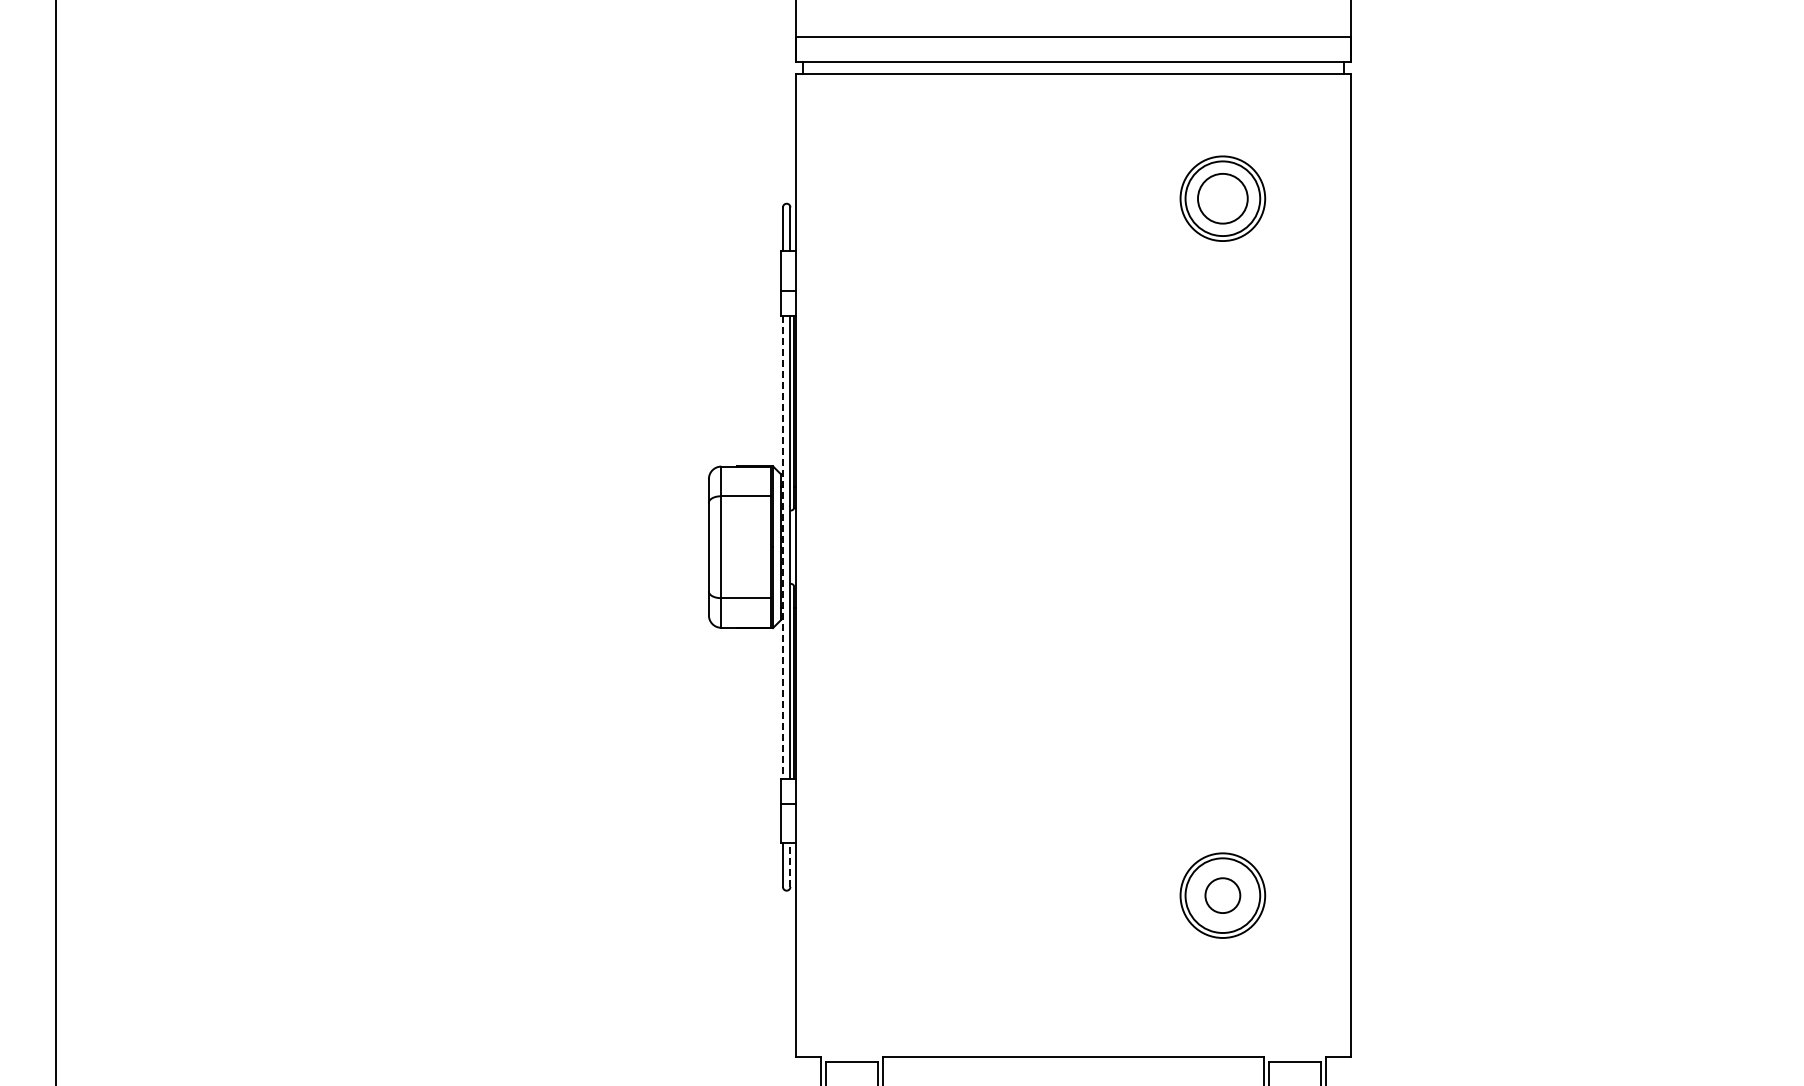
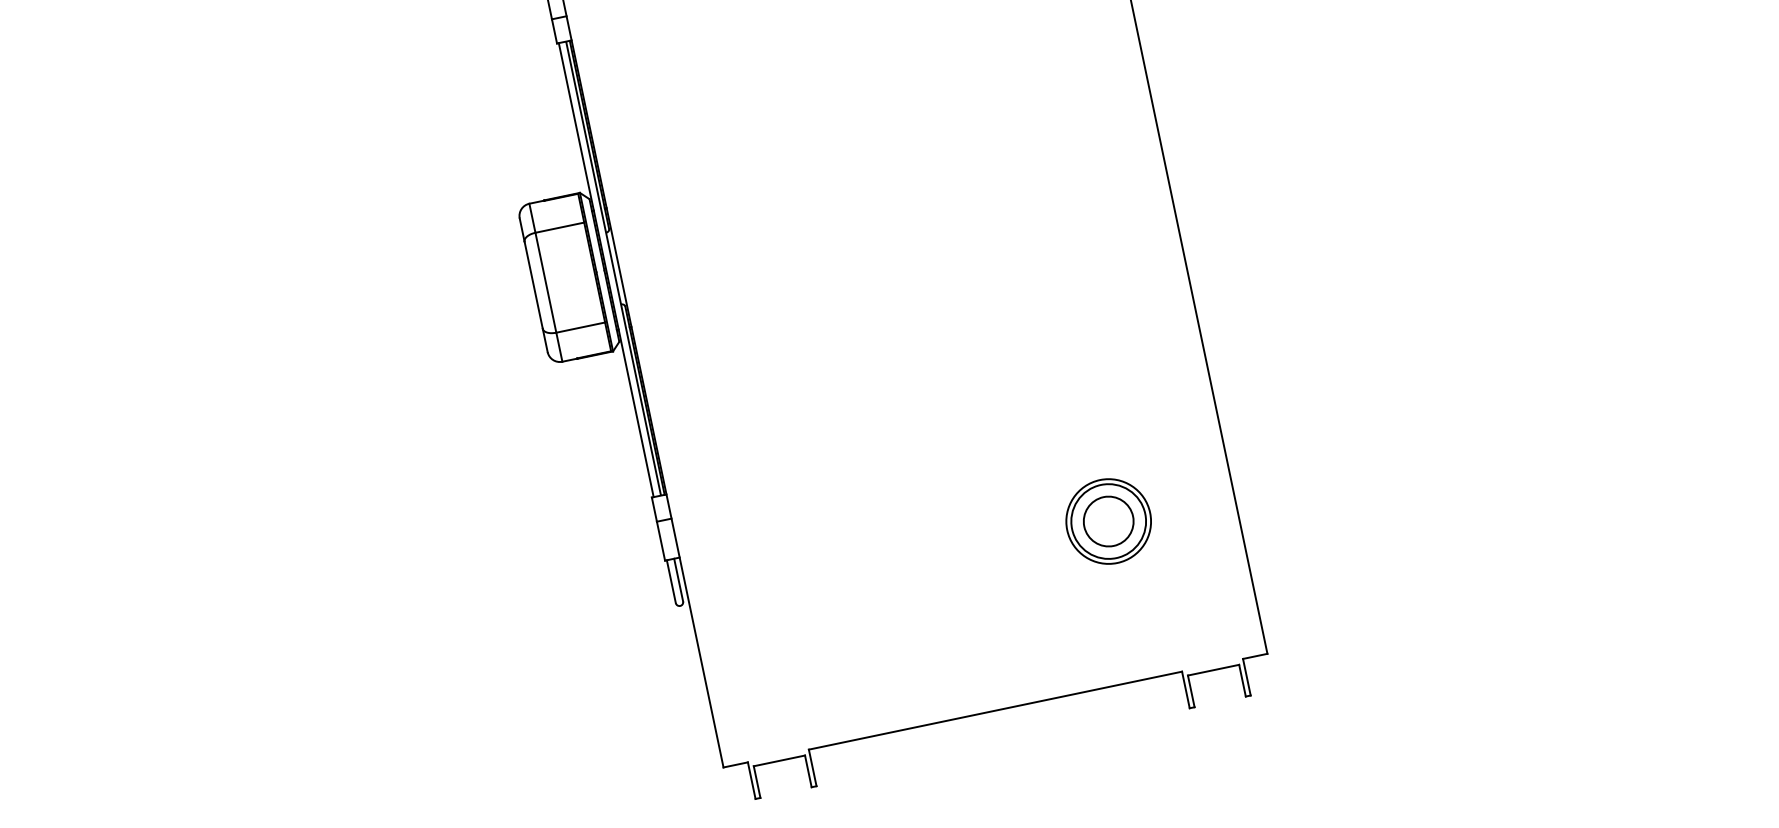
line: (782, 547) -> (605, 270), dashed -> solid
line: (790, 865) -> (678, 580), dashed -> solid
circle: (1222, 895) -> (1108, 521), size x1.43

